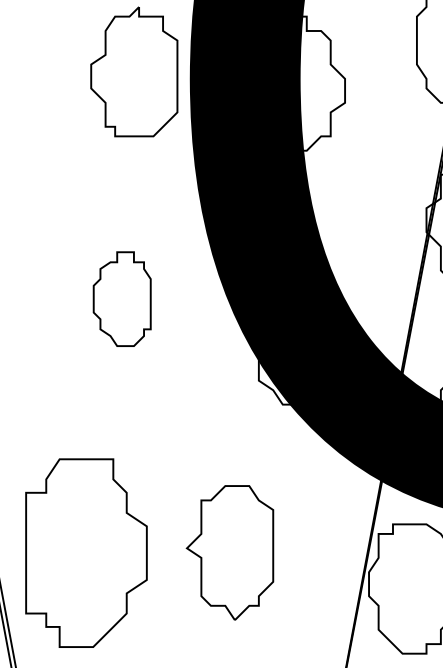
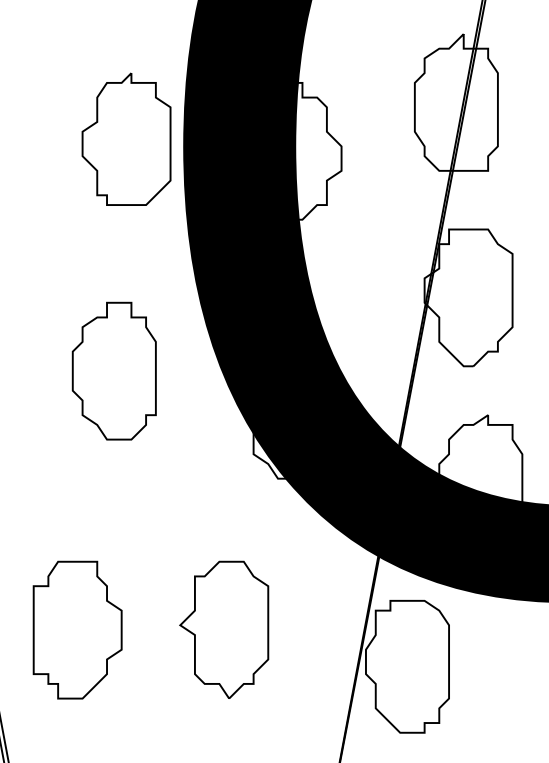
part: (121, 298) -> (113, 370), size x1.43
part: (86, 552) -> (77, 629), size x0.71

